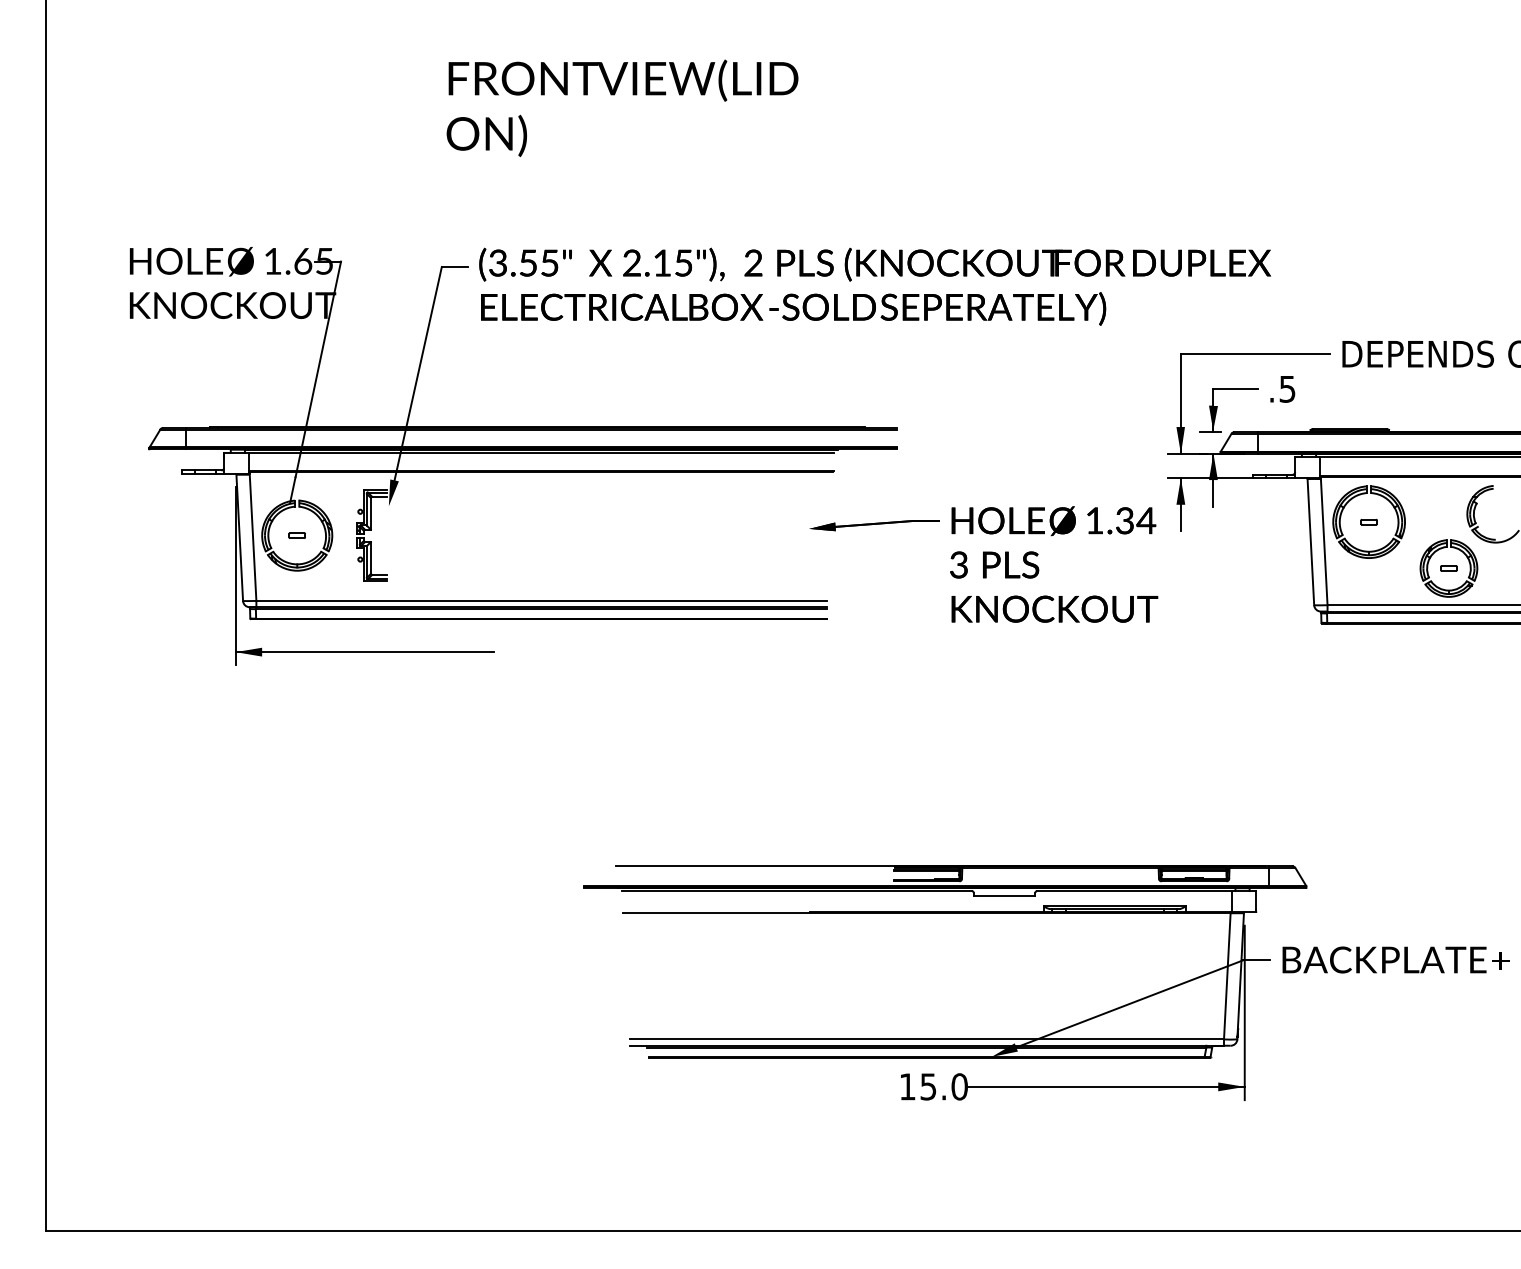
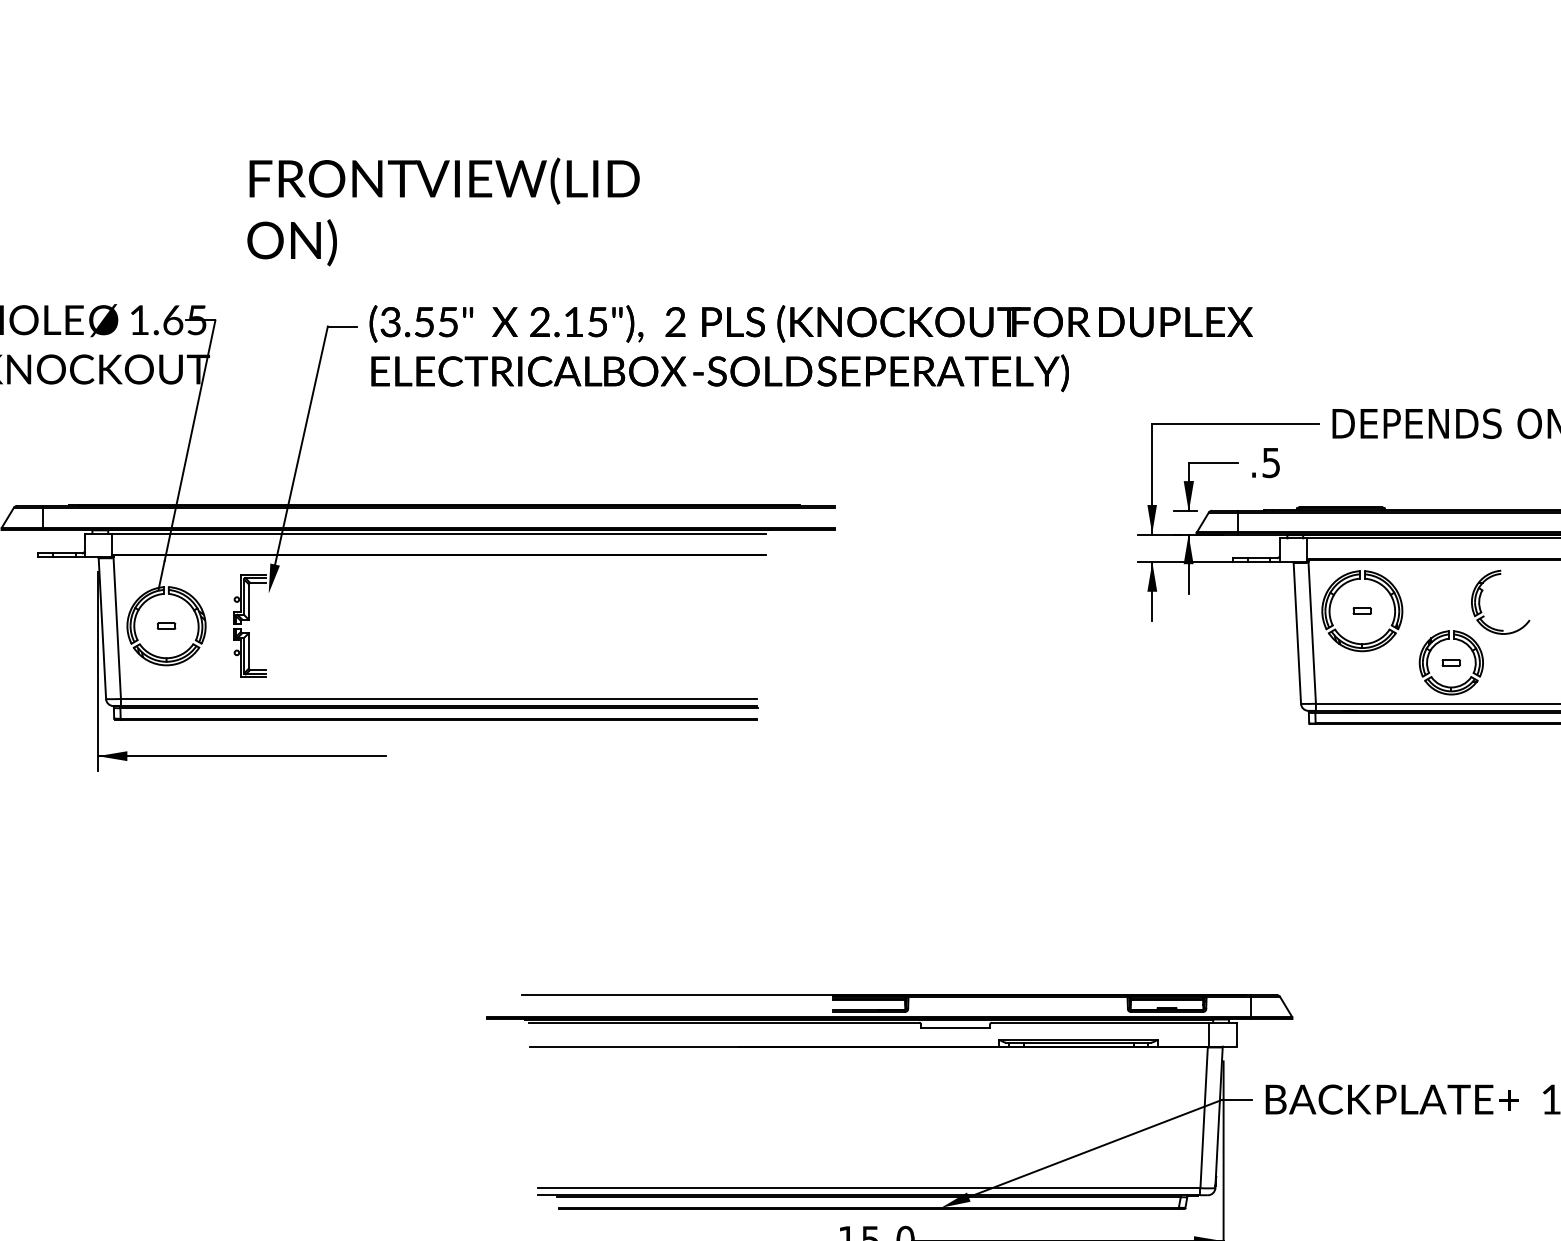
text: (622, 107) -> (443, 211), moved
part: (983, 564) -> (932, 658), removed

